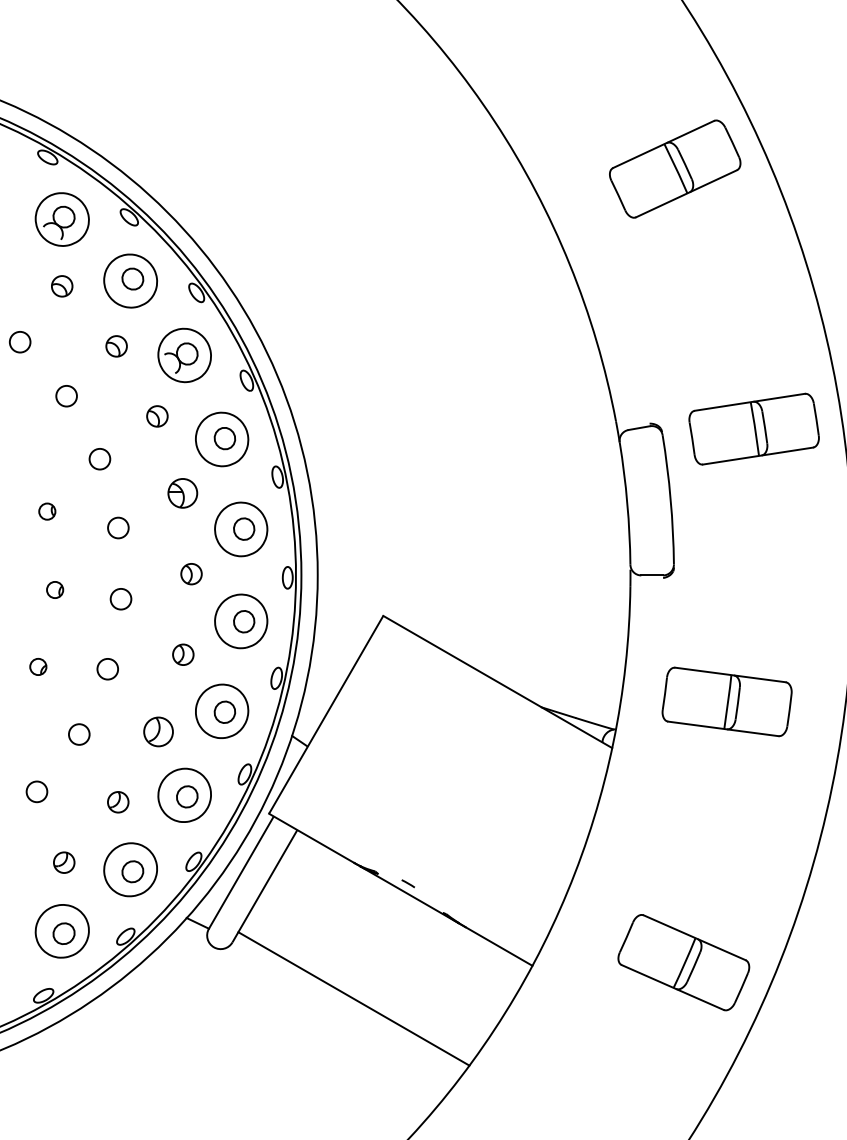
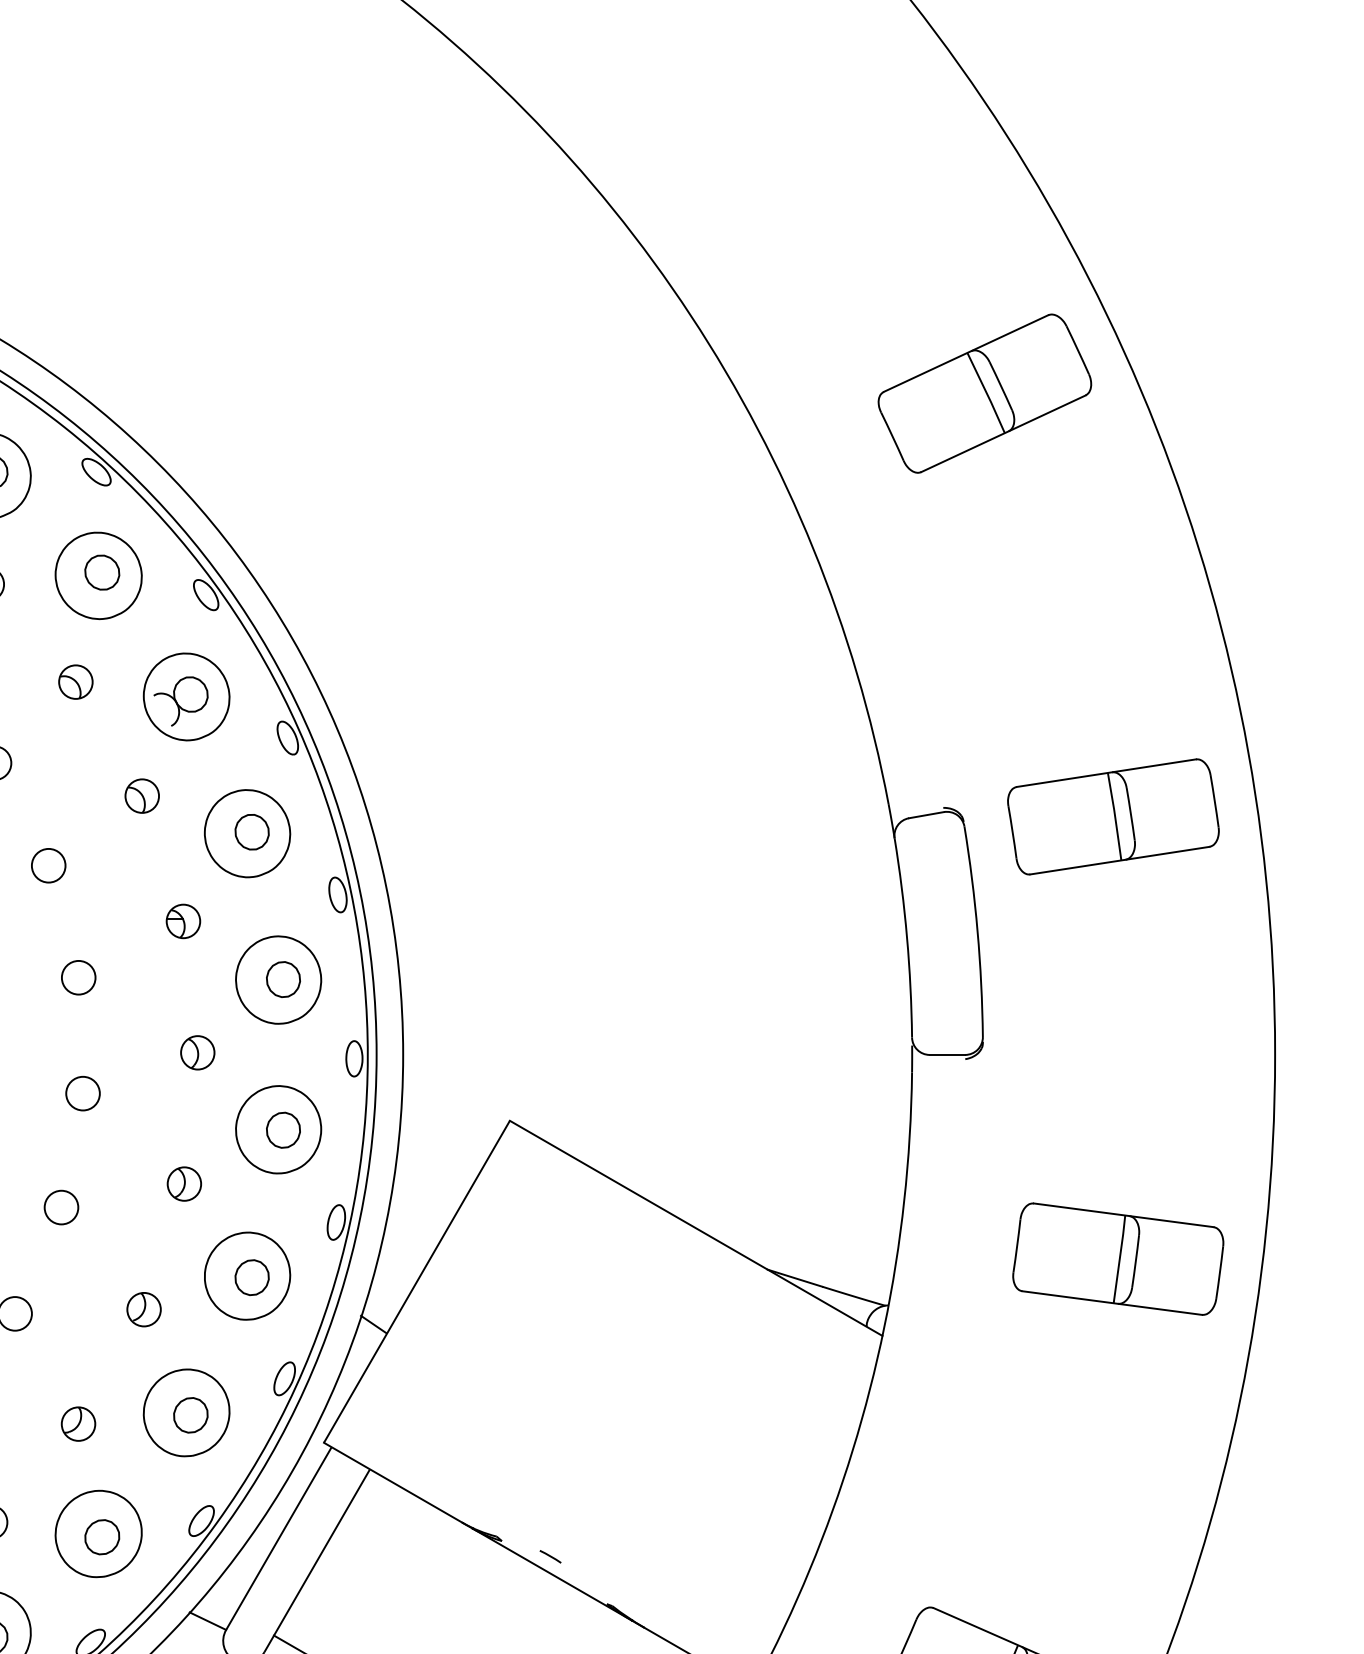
part: (182, 493) -> (183, 921), size x0.71
part: (726, 701) -> (1117, 1258), moved
part: (158, 731) -> (144, 1308), size x0.71

